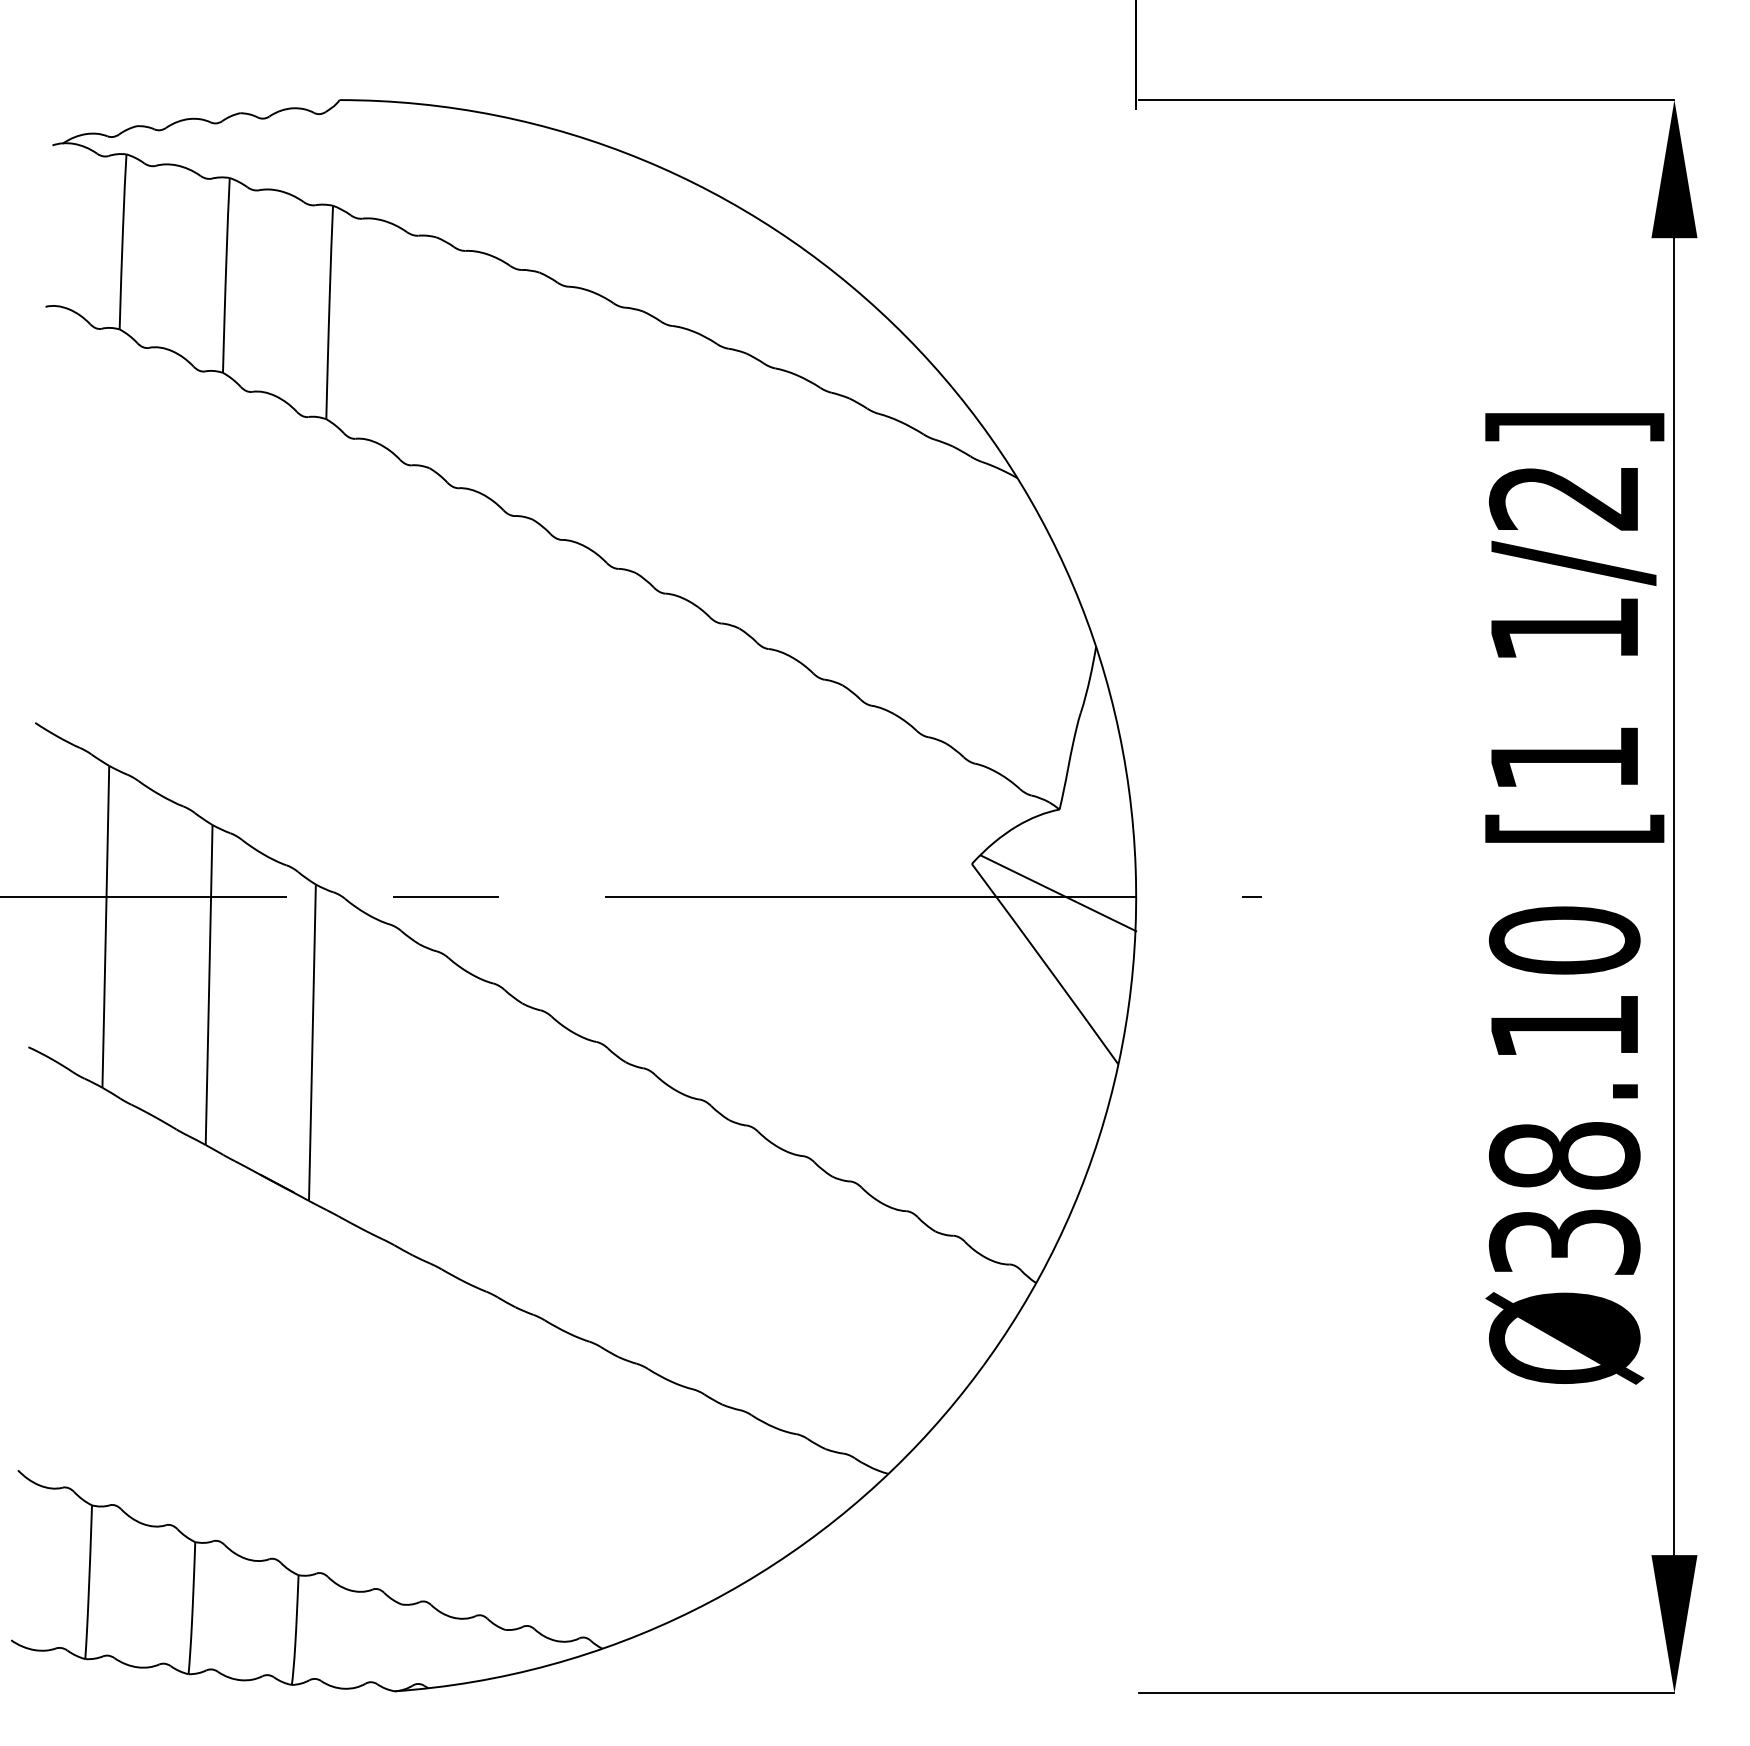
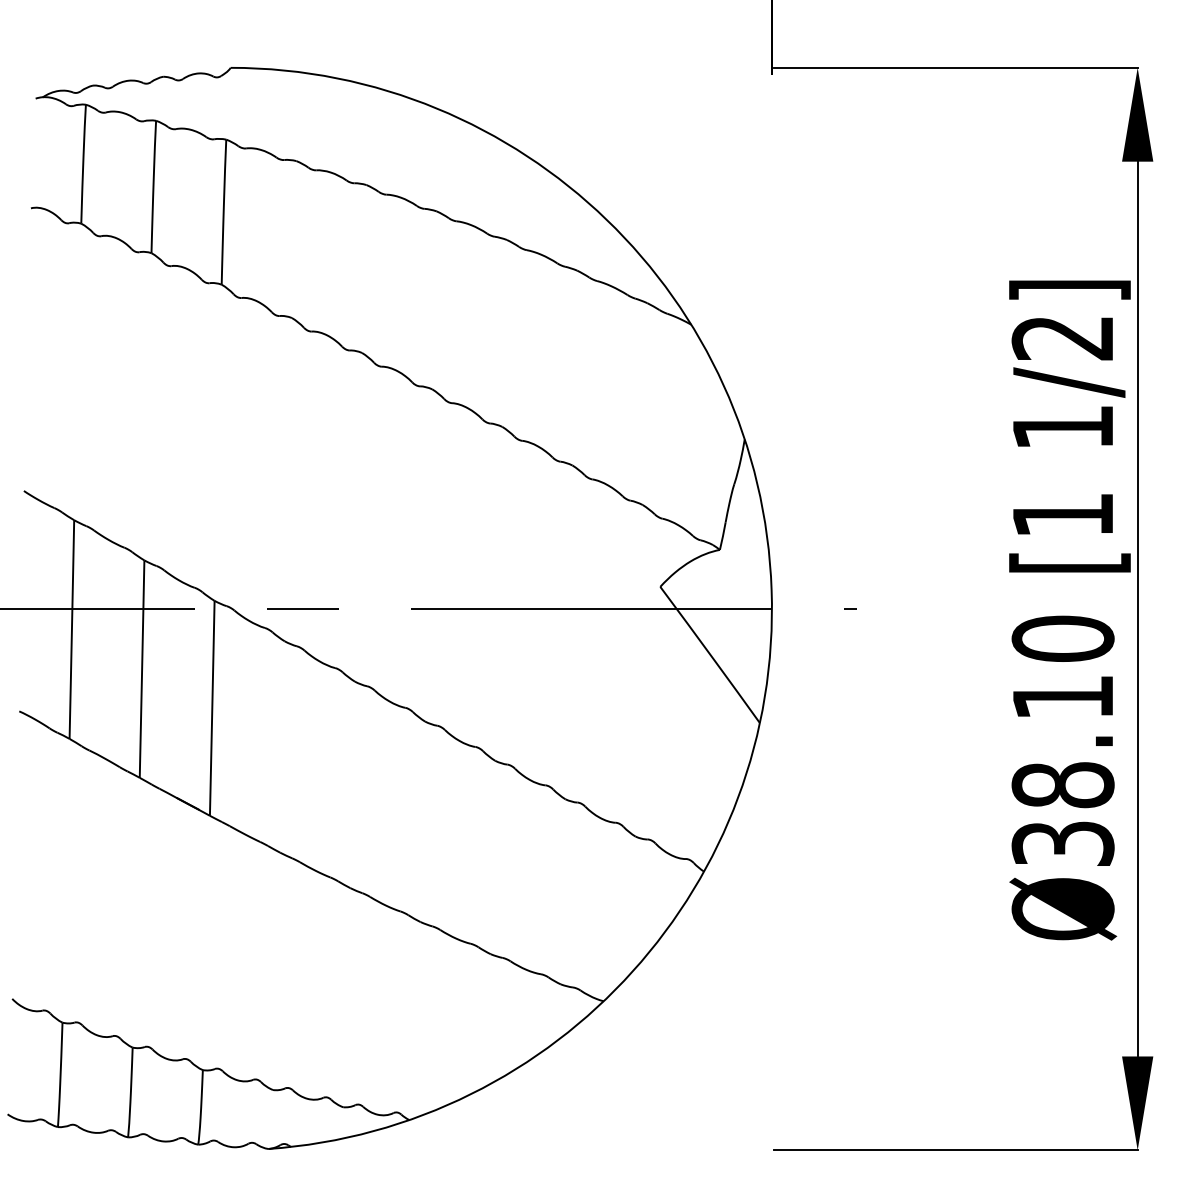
line: (1057, 892) -> (718, 606), removed

